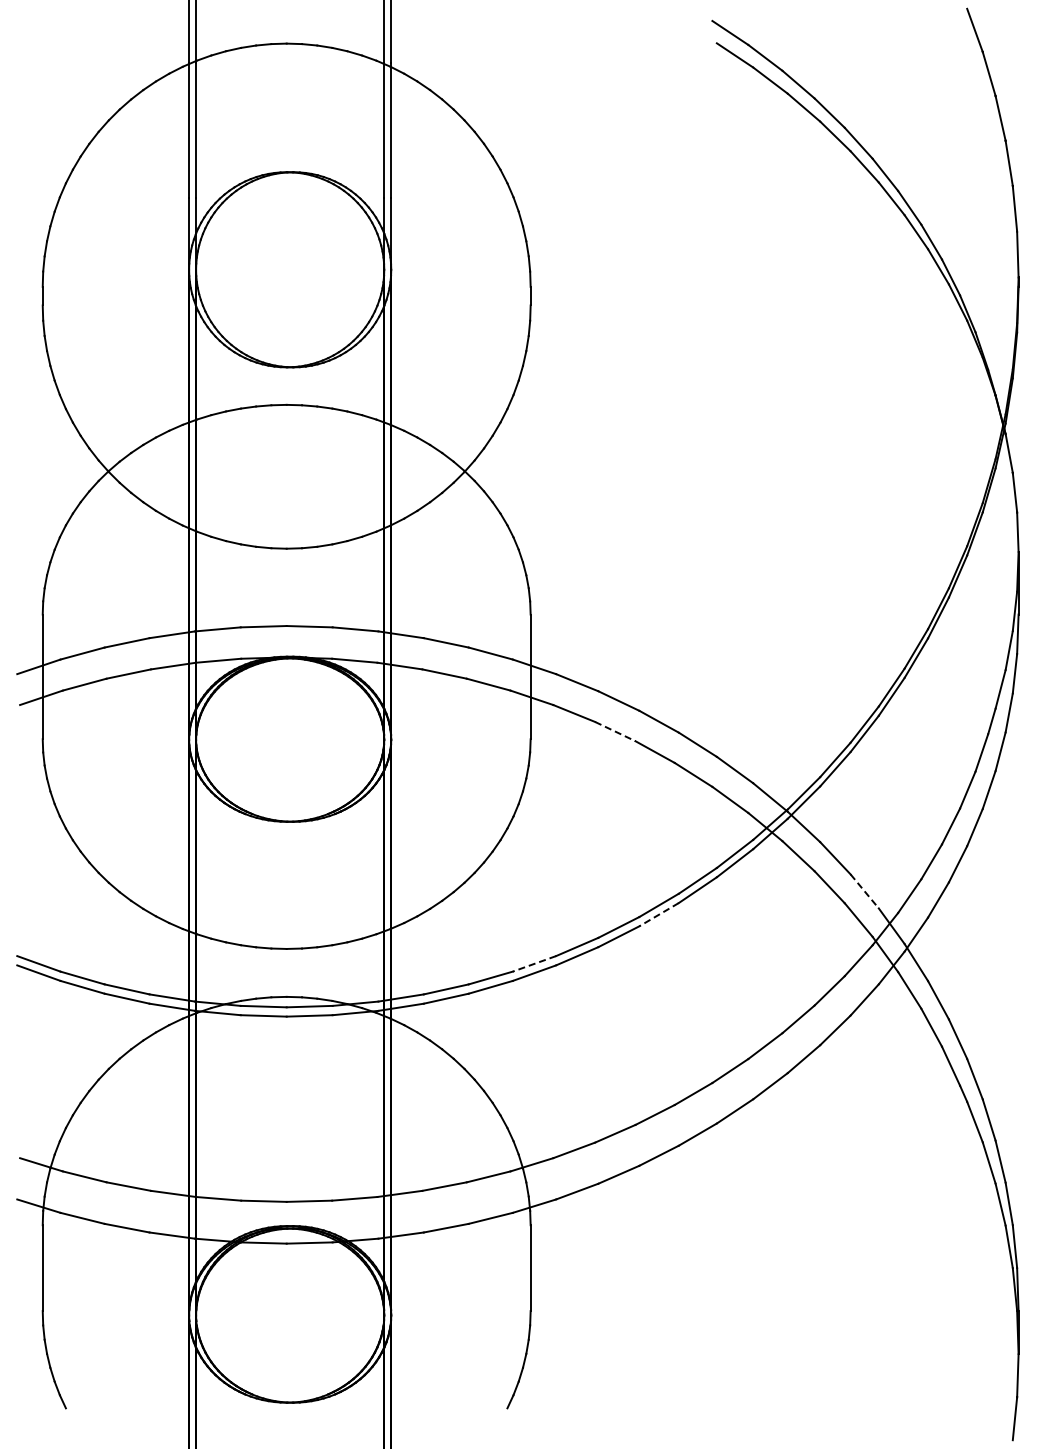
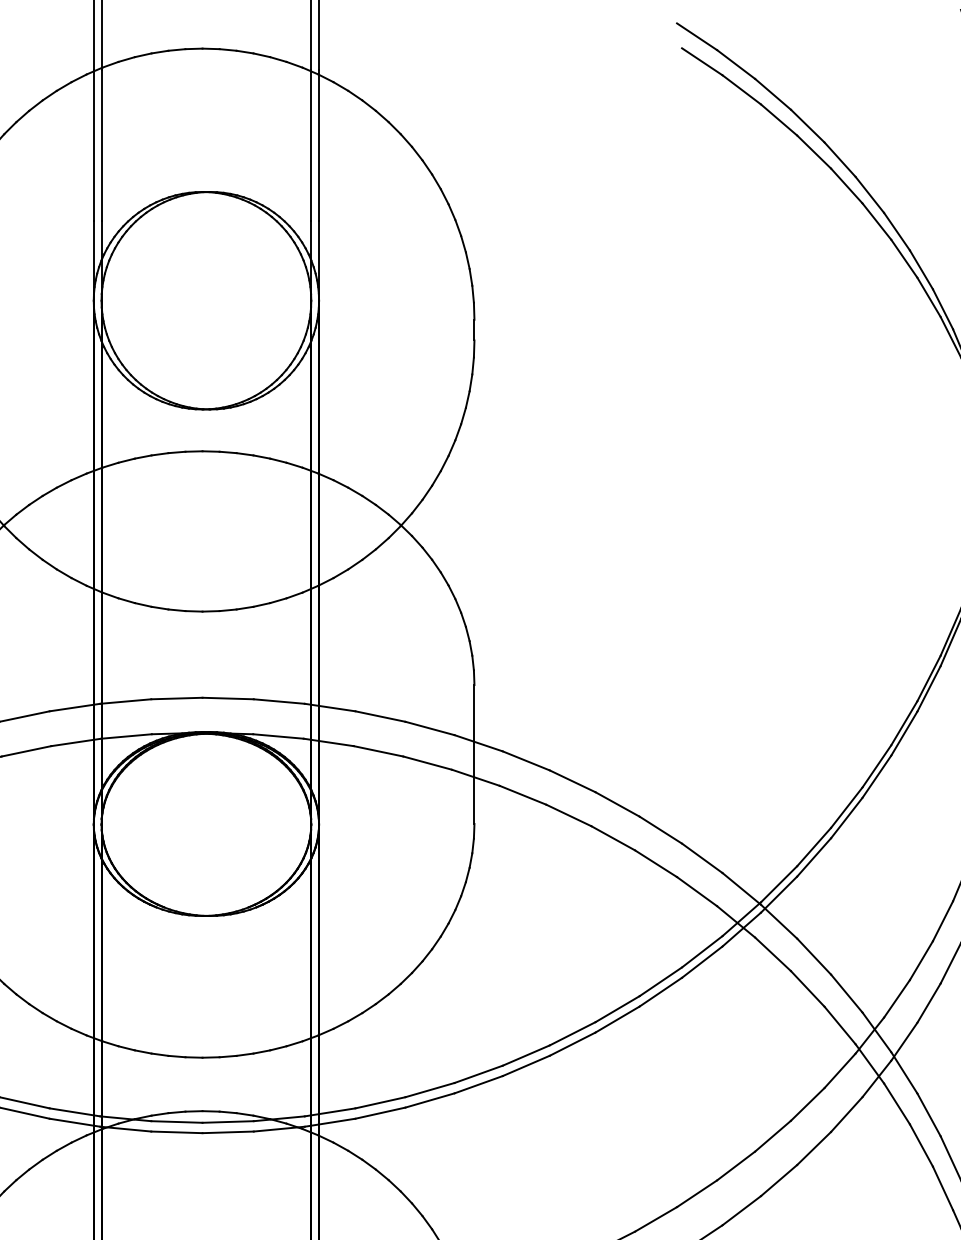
line: (615, 731) -> (569, 815), dashed -> solid
line: (865, 891) -> (847, 993), dashed -> solid
line: (659, 914) -> (618, 1019), dashed -> solid
line: (534, 963) -> (478, 1073), dashed -> solid

